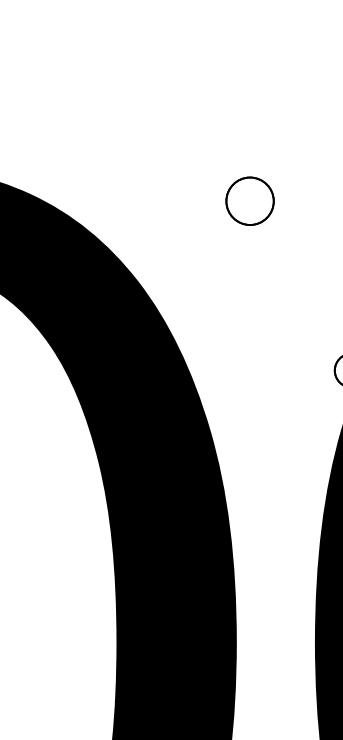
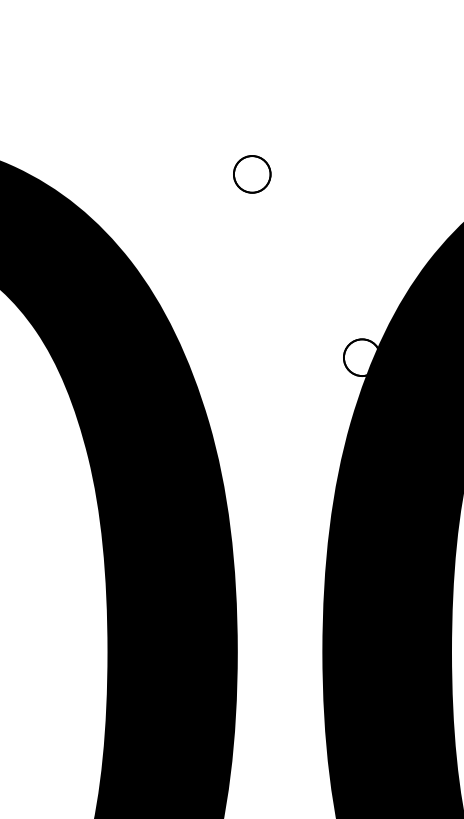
part: (250, 201) -> (252, 174), size x0.71

